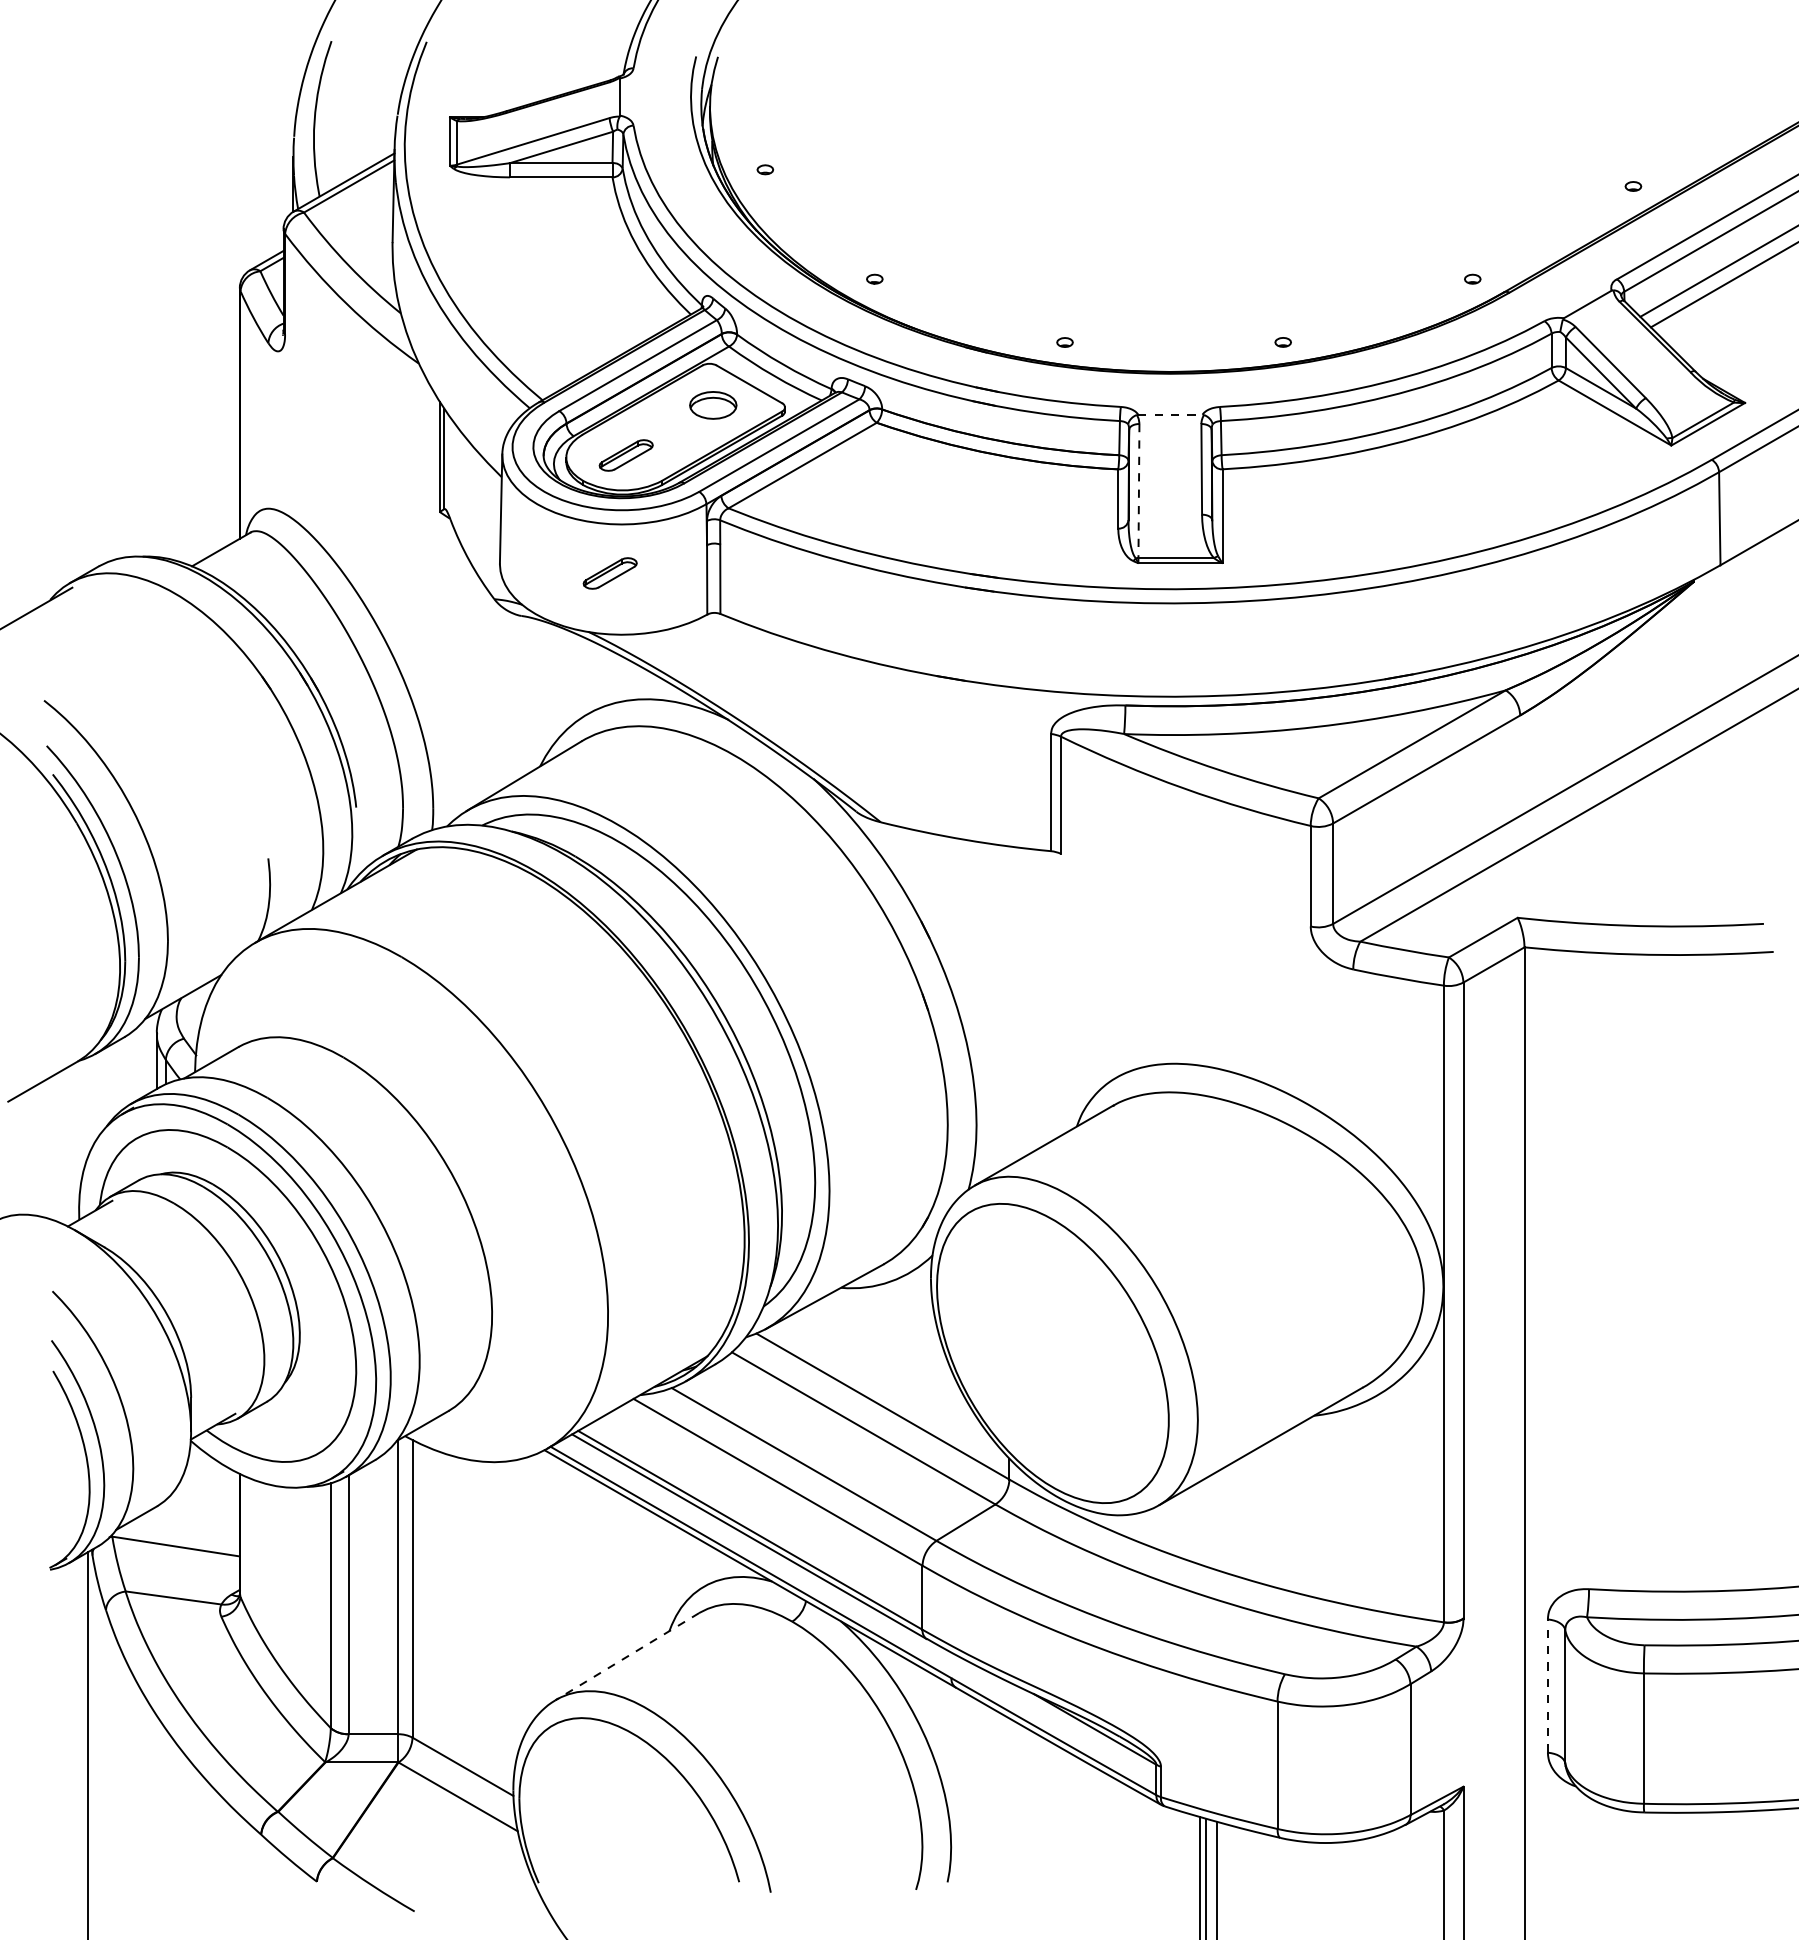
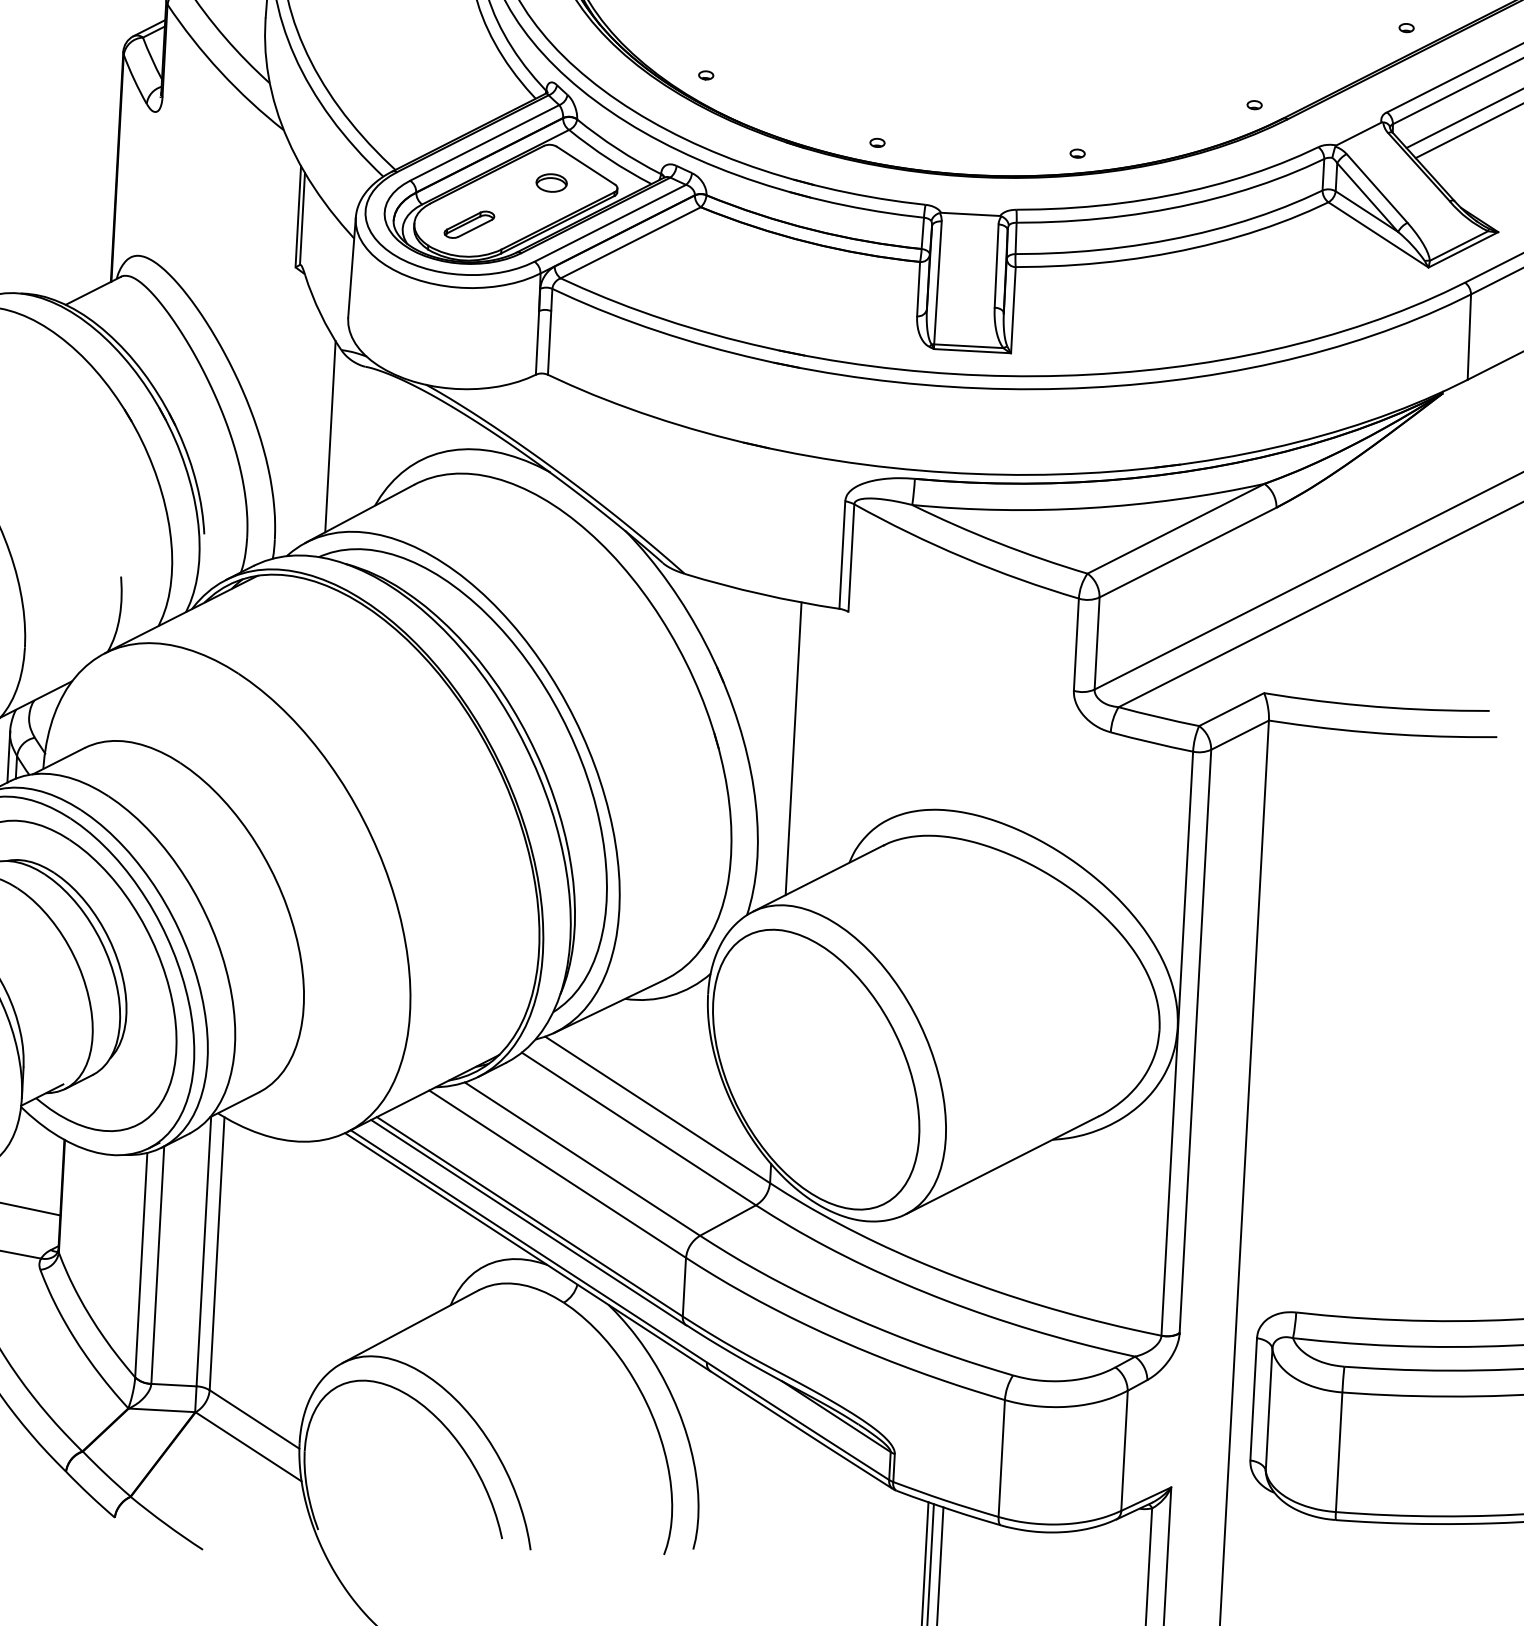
part: (712, 404) -> (551, 182), size x0.71
line: (1170, 414) -> (970, 214), dashed -> solid
line: (1138, 491) -> (937, 283), dashed -> solid
part: (609, 573) -> (448, 332), removed
line: (487, 693) -> (330, 436), added
line: (1009, 1005) -> (793, 748), added
line: (627, 1656) -> (410, 1326), dashed -> solid
line: (1547, 1686) -> (1253, 1399), dashed -> solid

